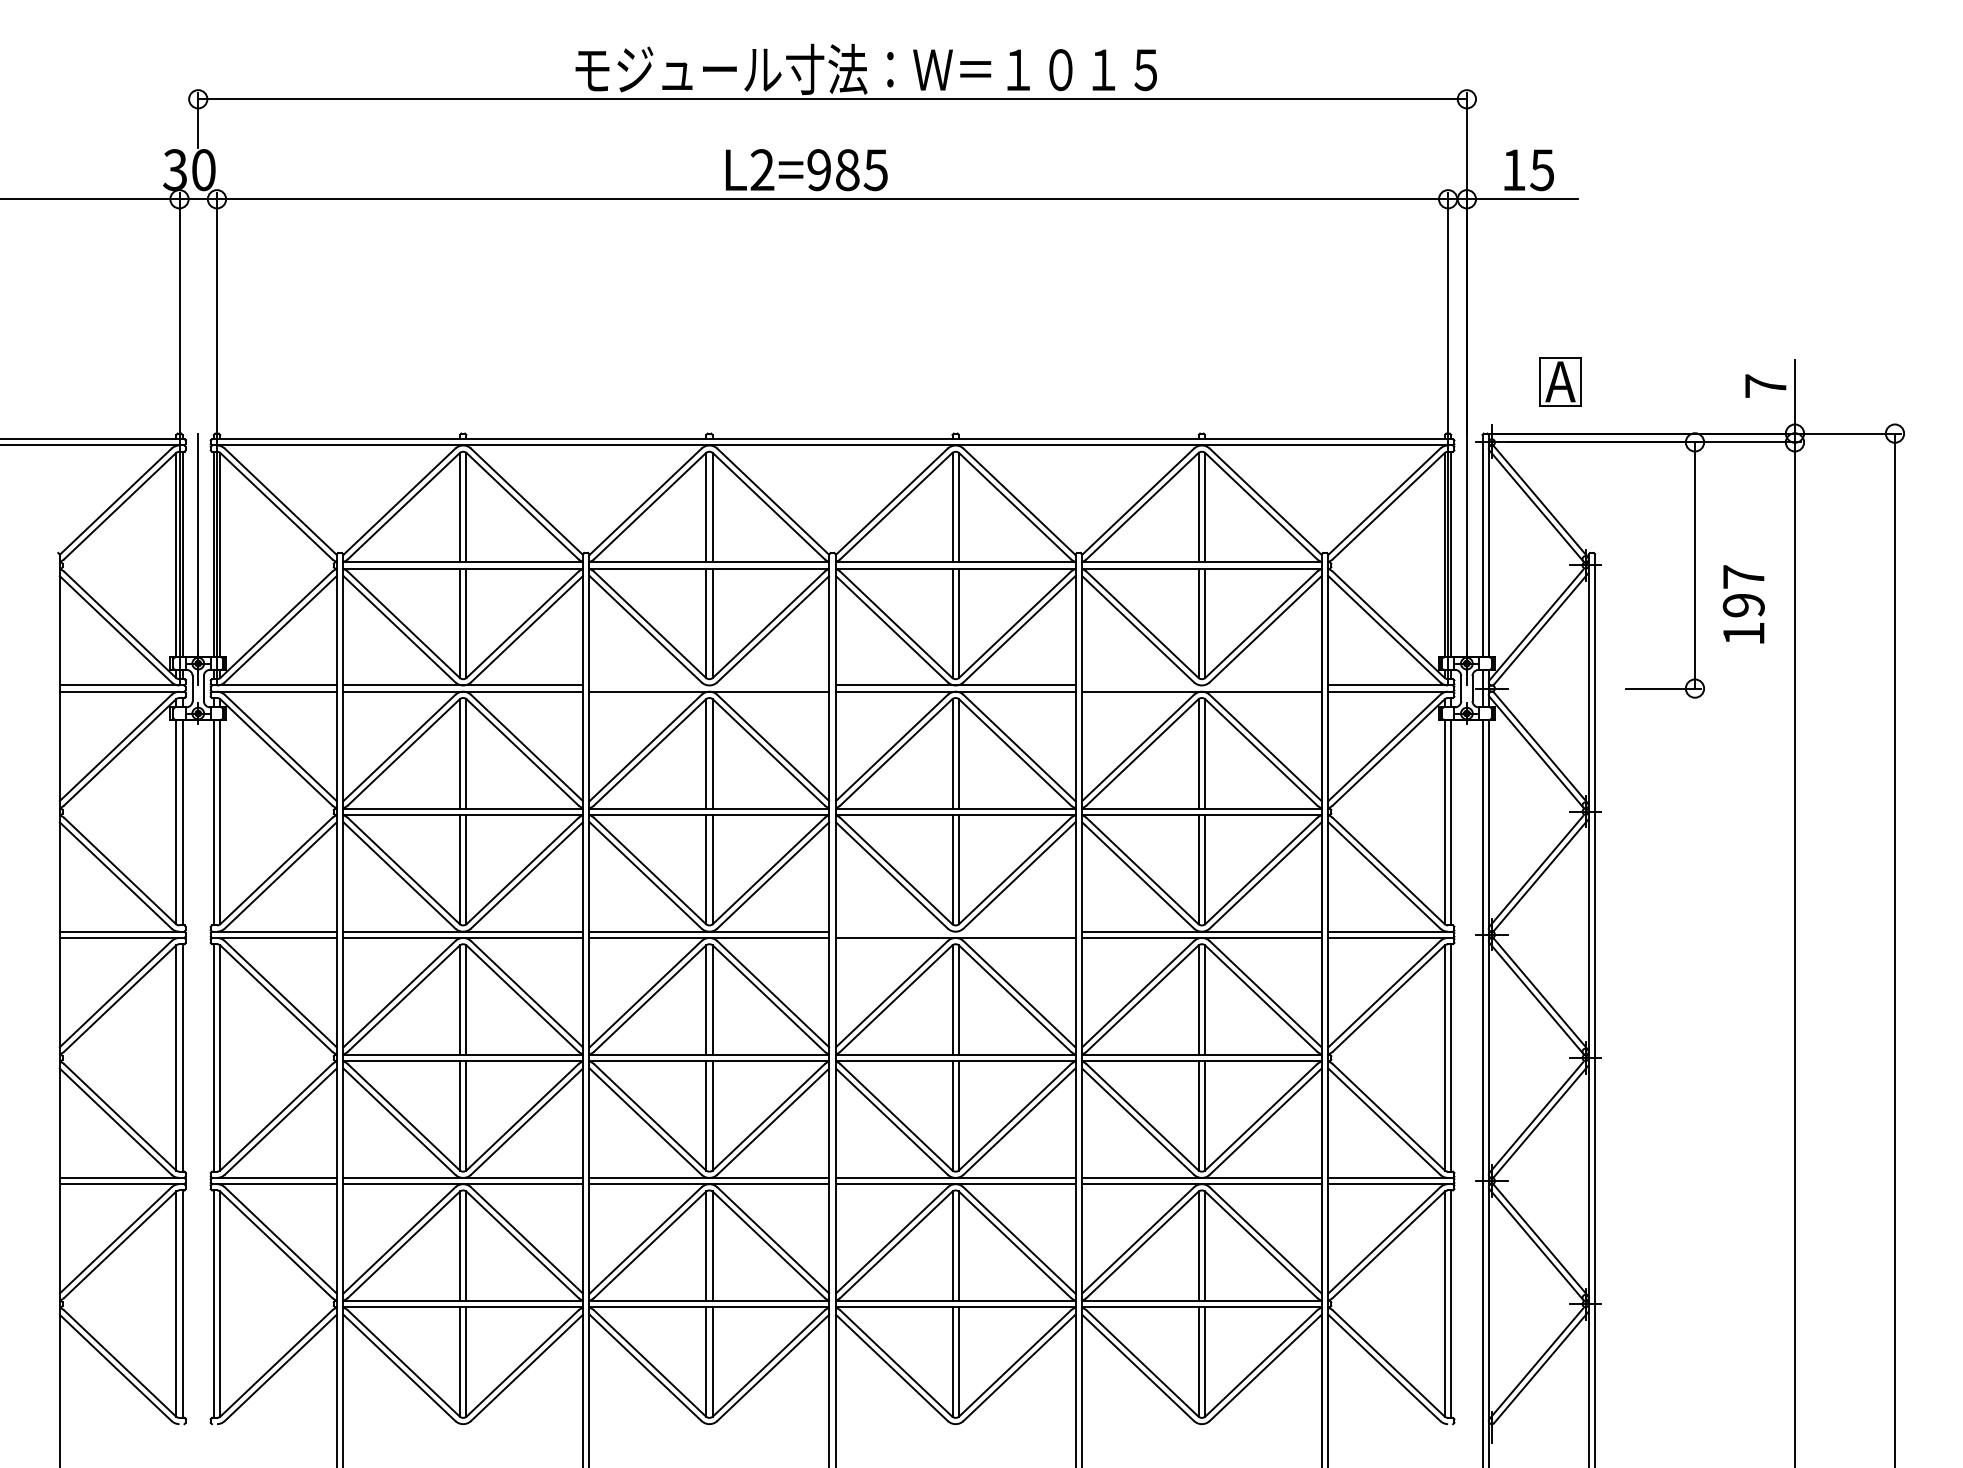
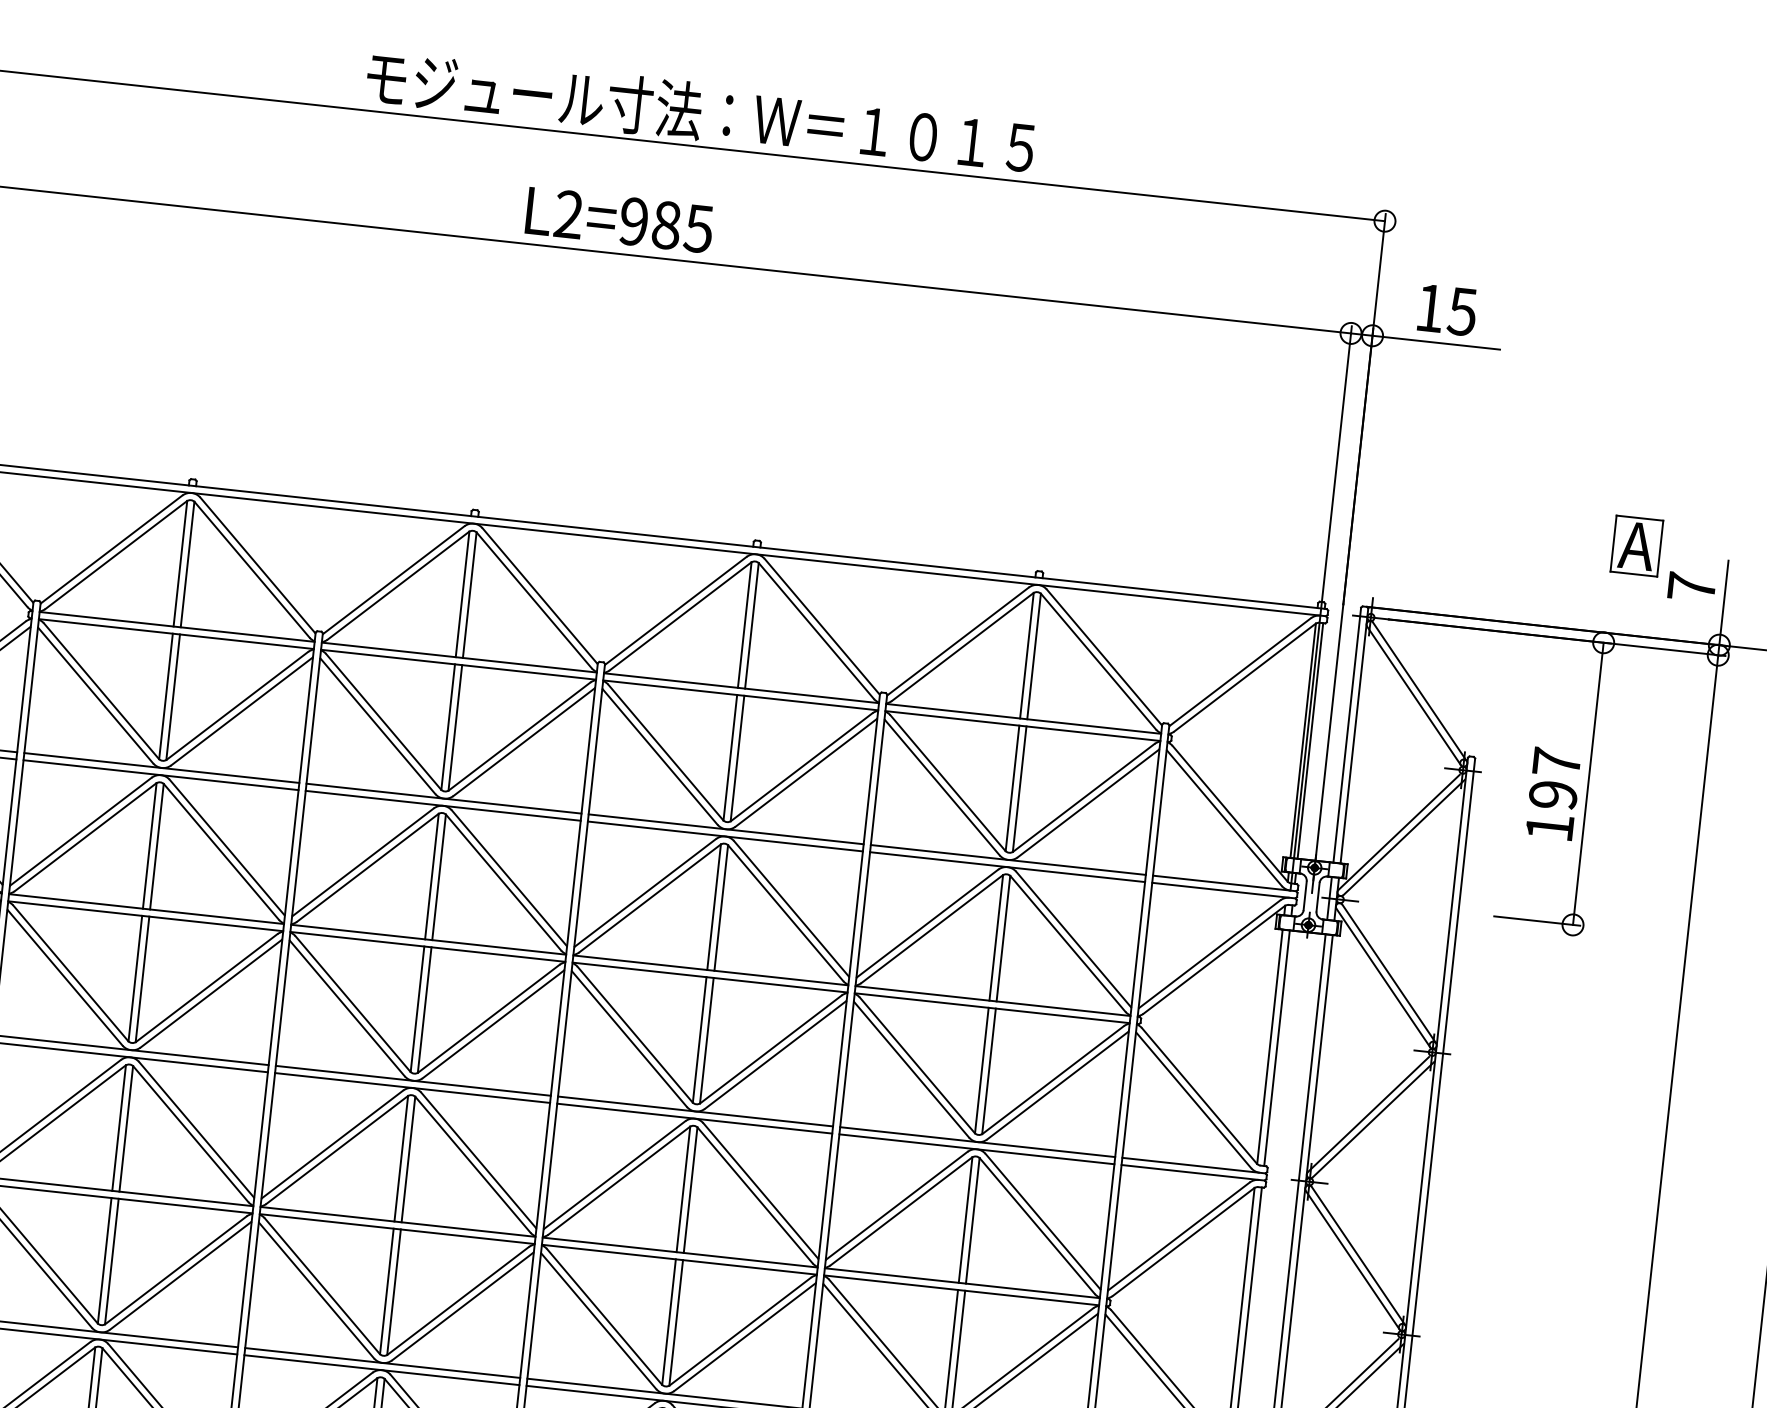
part: (1560, 381) -> (1636, 545), moved
text: (1743, 604) -> (1553, 793), moved
line: (709, 685) -> (444, 798), added
line: (1201, 685) -> (1007, 859), added
line: (955, 931) -> (695, 1111), added

